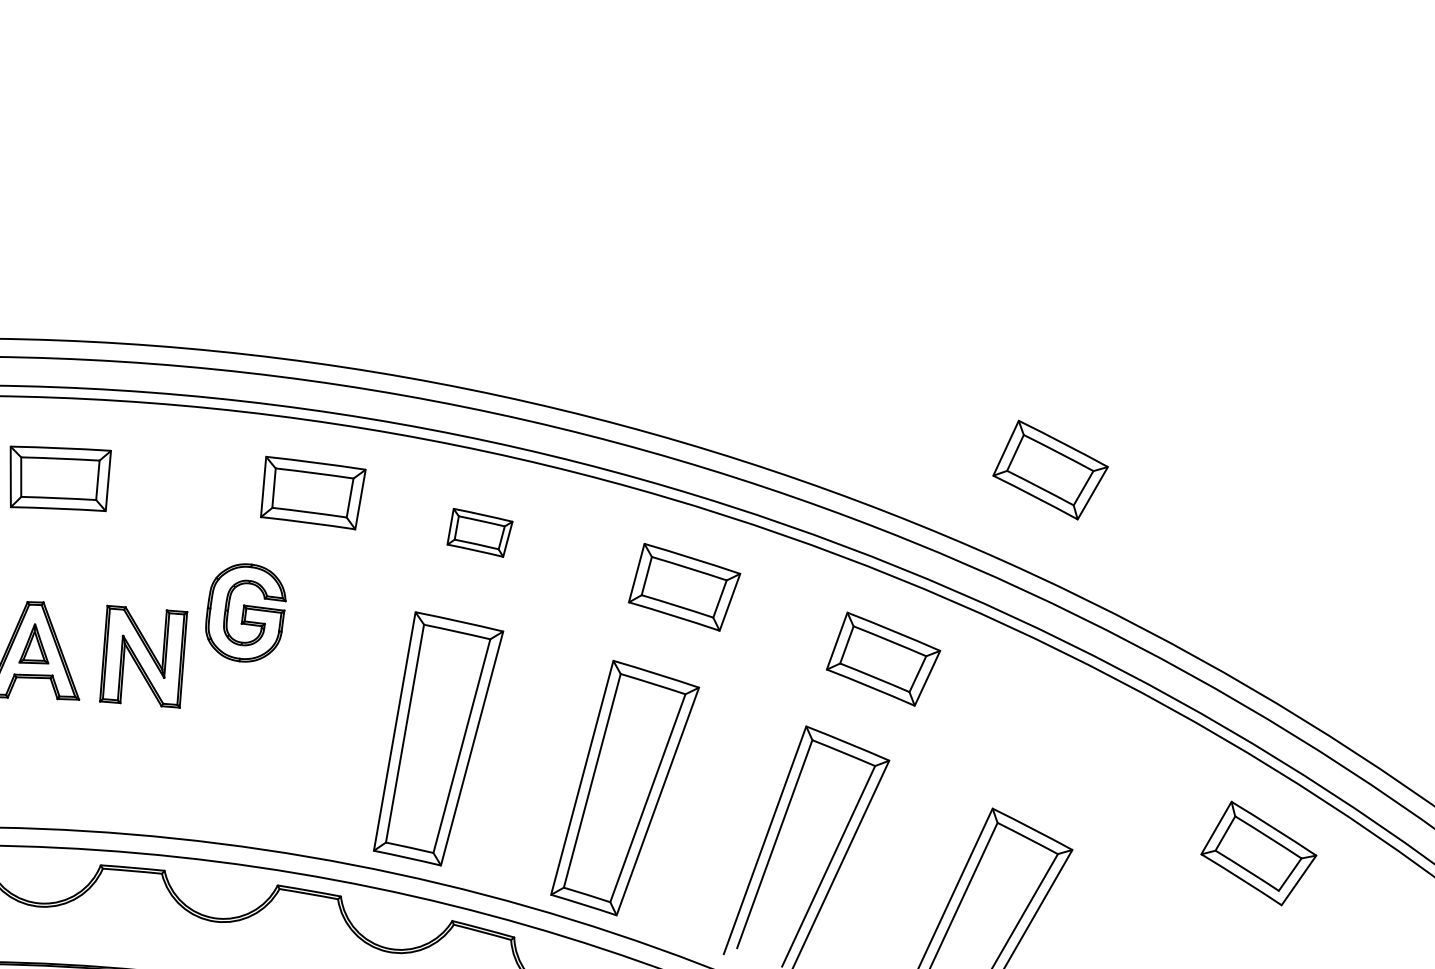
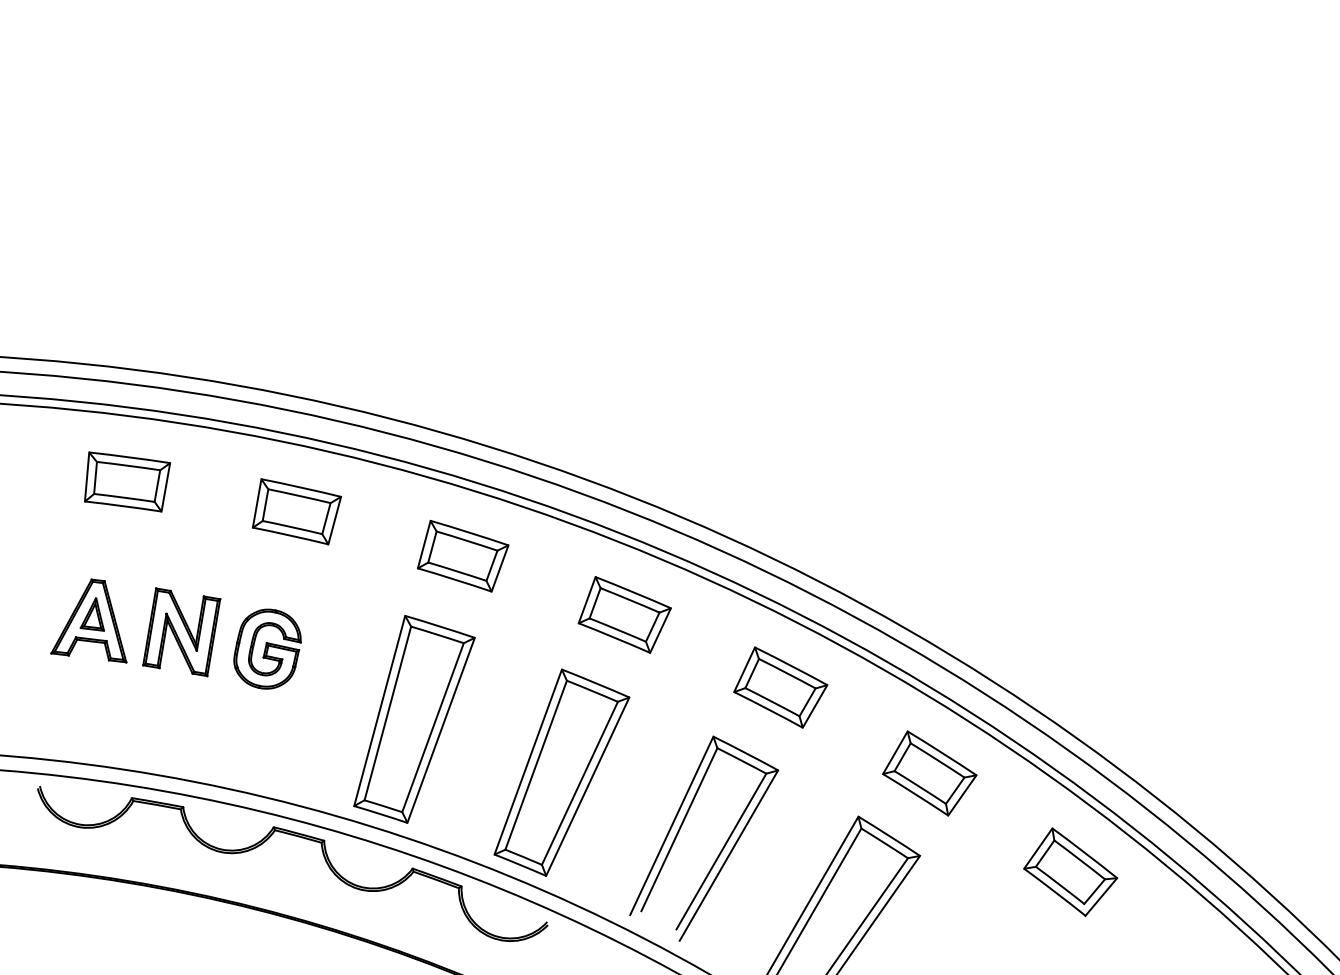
part: (1050, 469) -> (929, 773), moved
part: (313, 492) -> (297, 511), moved
part: (479, 532) -> (462, 555), size x1.67
part: (245, 612) -> (267, 648), moved

